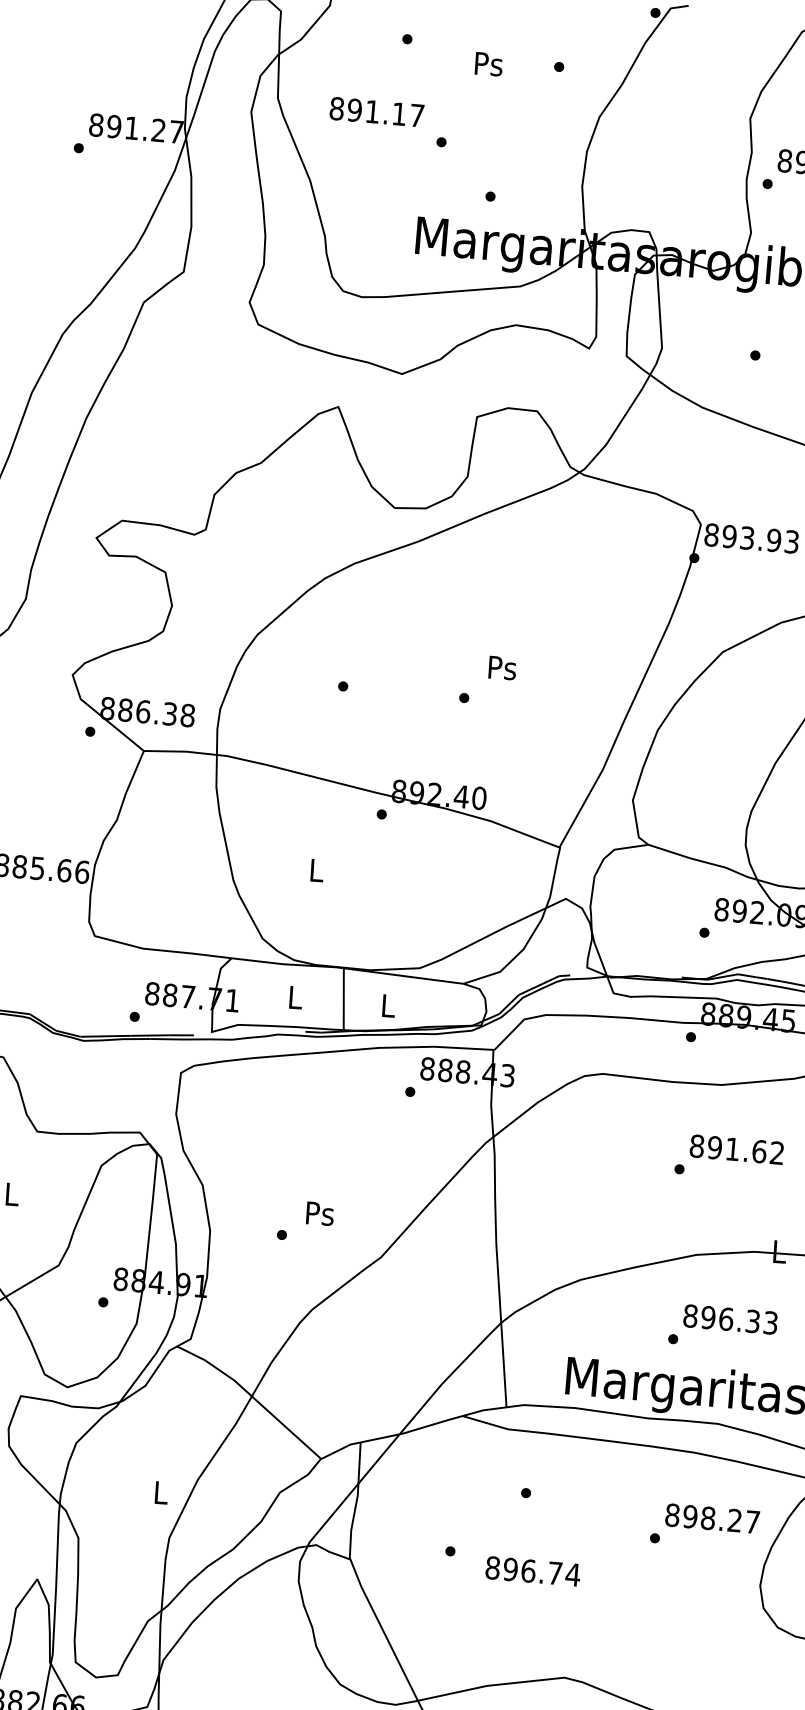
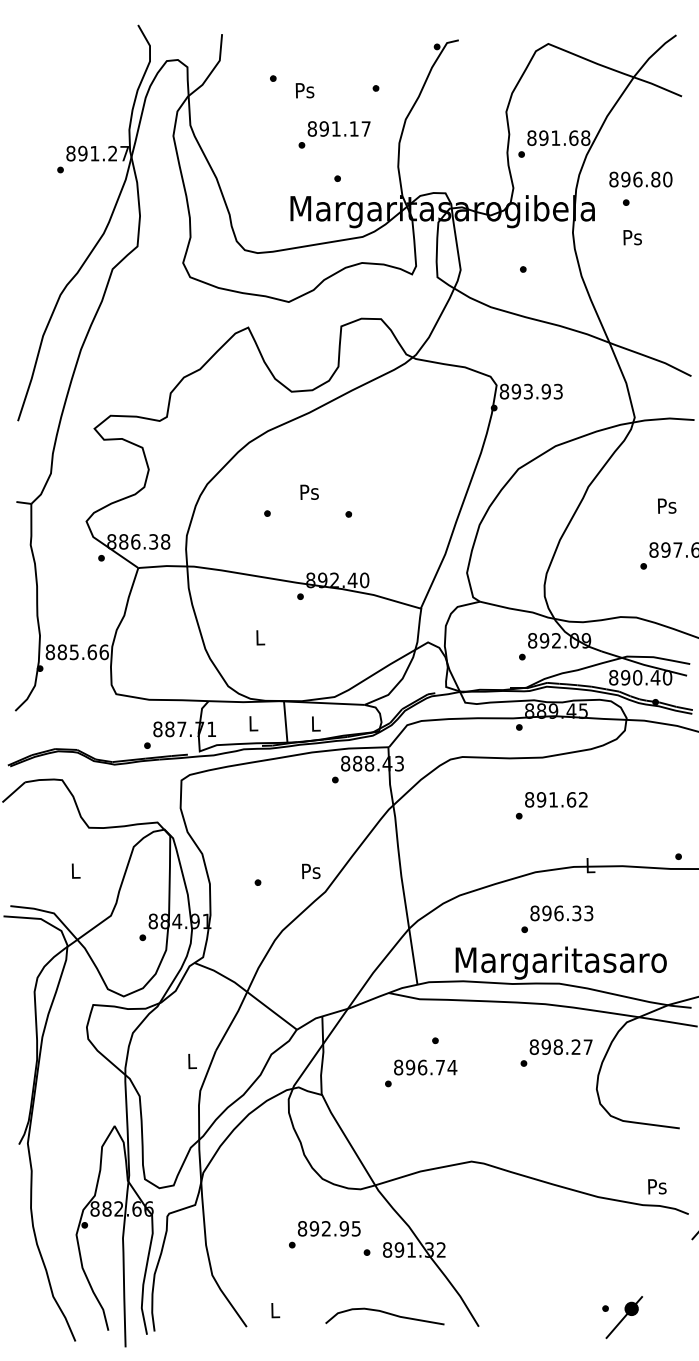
text: (488, 63) -> (304, 90), moved
text: (376, 111) -> (338, 128), moved
text: (502, 666) -> (309, 491), moved
text: (320, 1213) -> (311, 871), moved
text: (532, 1571) -> (425, 1067), moved

